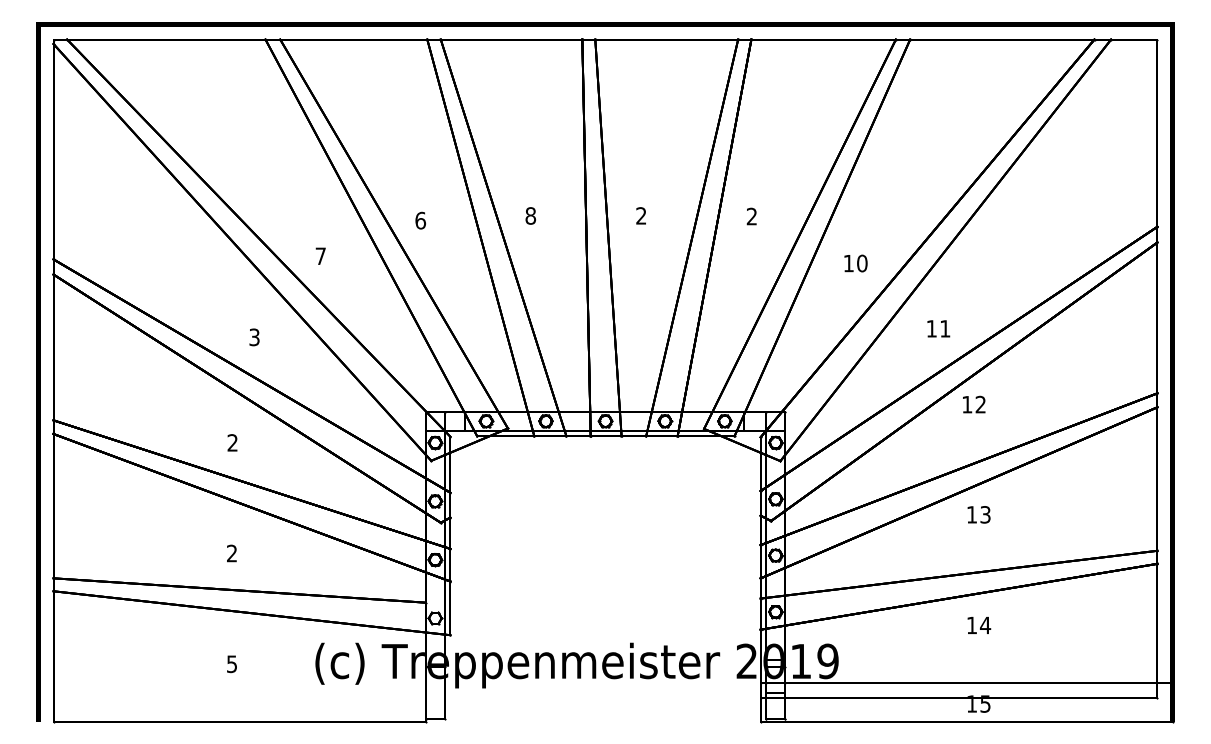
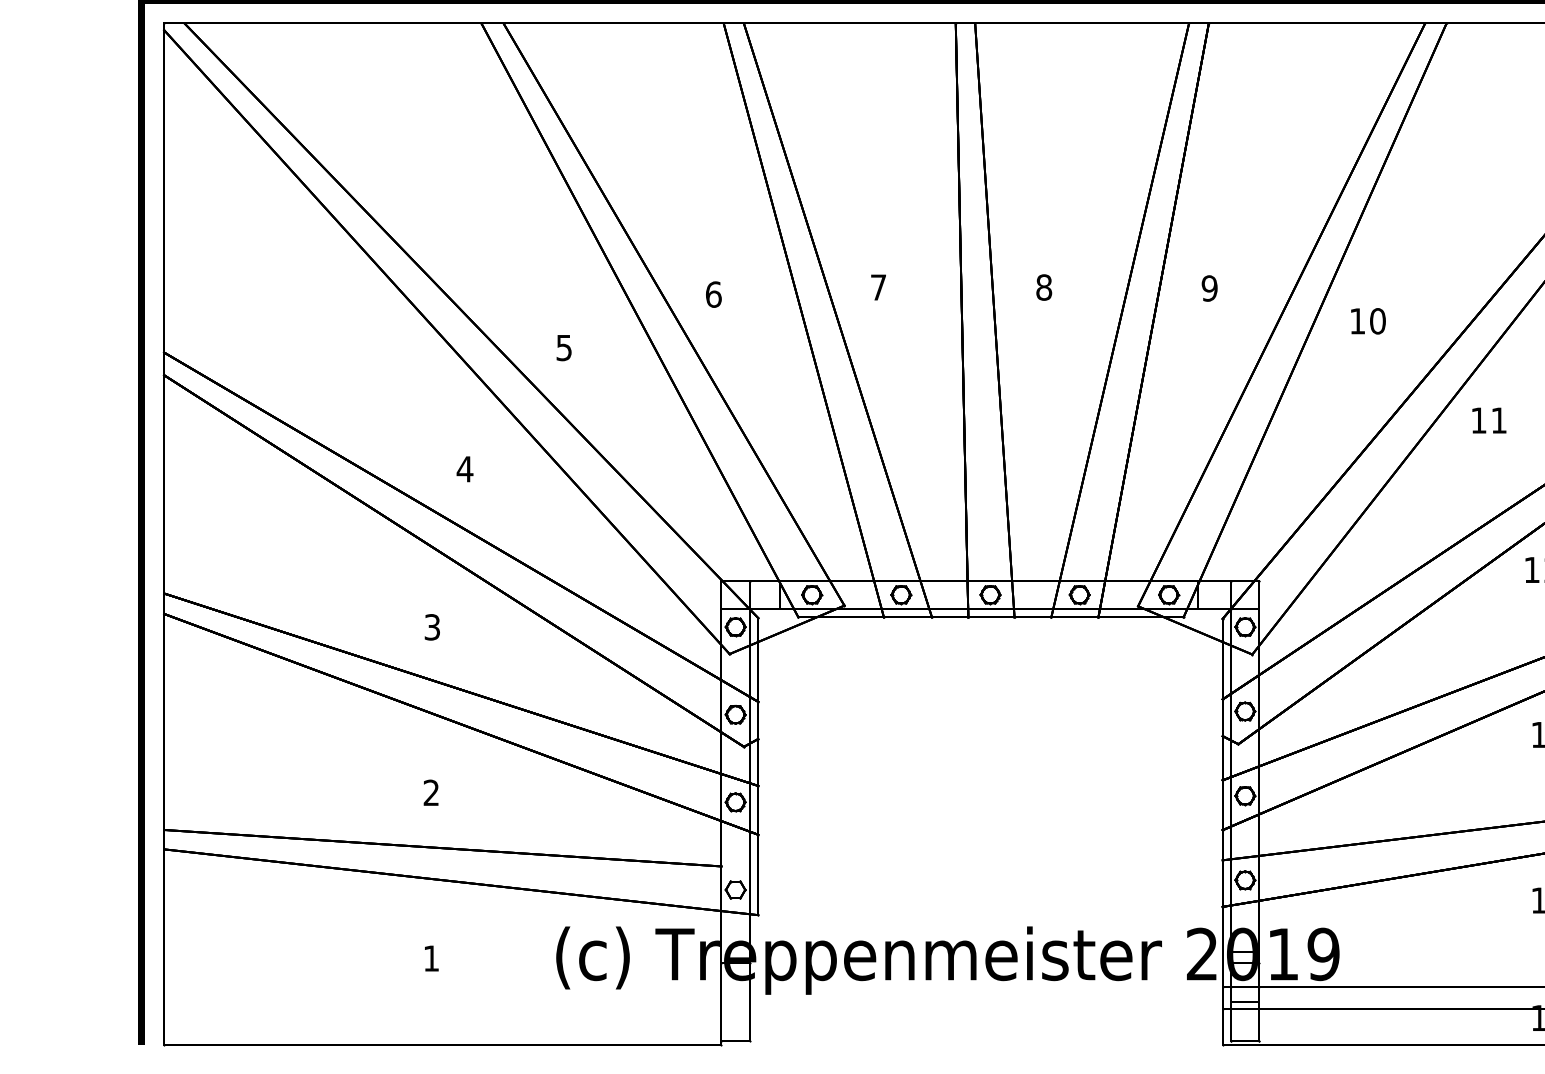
text: (530, 215) -> (878, 286), 8 -> 7
text: (641, 215) -> (1044, 286), 2 -> 8
text: (751, 216) -> (1209, 288), 2 -> 9
text: (320, 256) -> (563, 348), 7 -> 5
text: (855, 263) -> (1367, 321), moved
text: (938, 328) -> (1488, 420), moved
text: (254, 337) -> (465, 469), 3 -> 4
text: (232, 442) -> (432, 626), 2 -> 3
text: (231, 664) -> (430, 958), 5 -> 1

